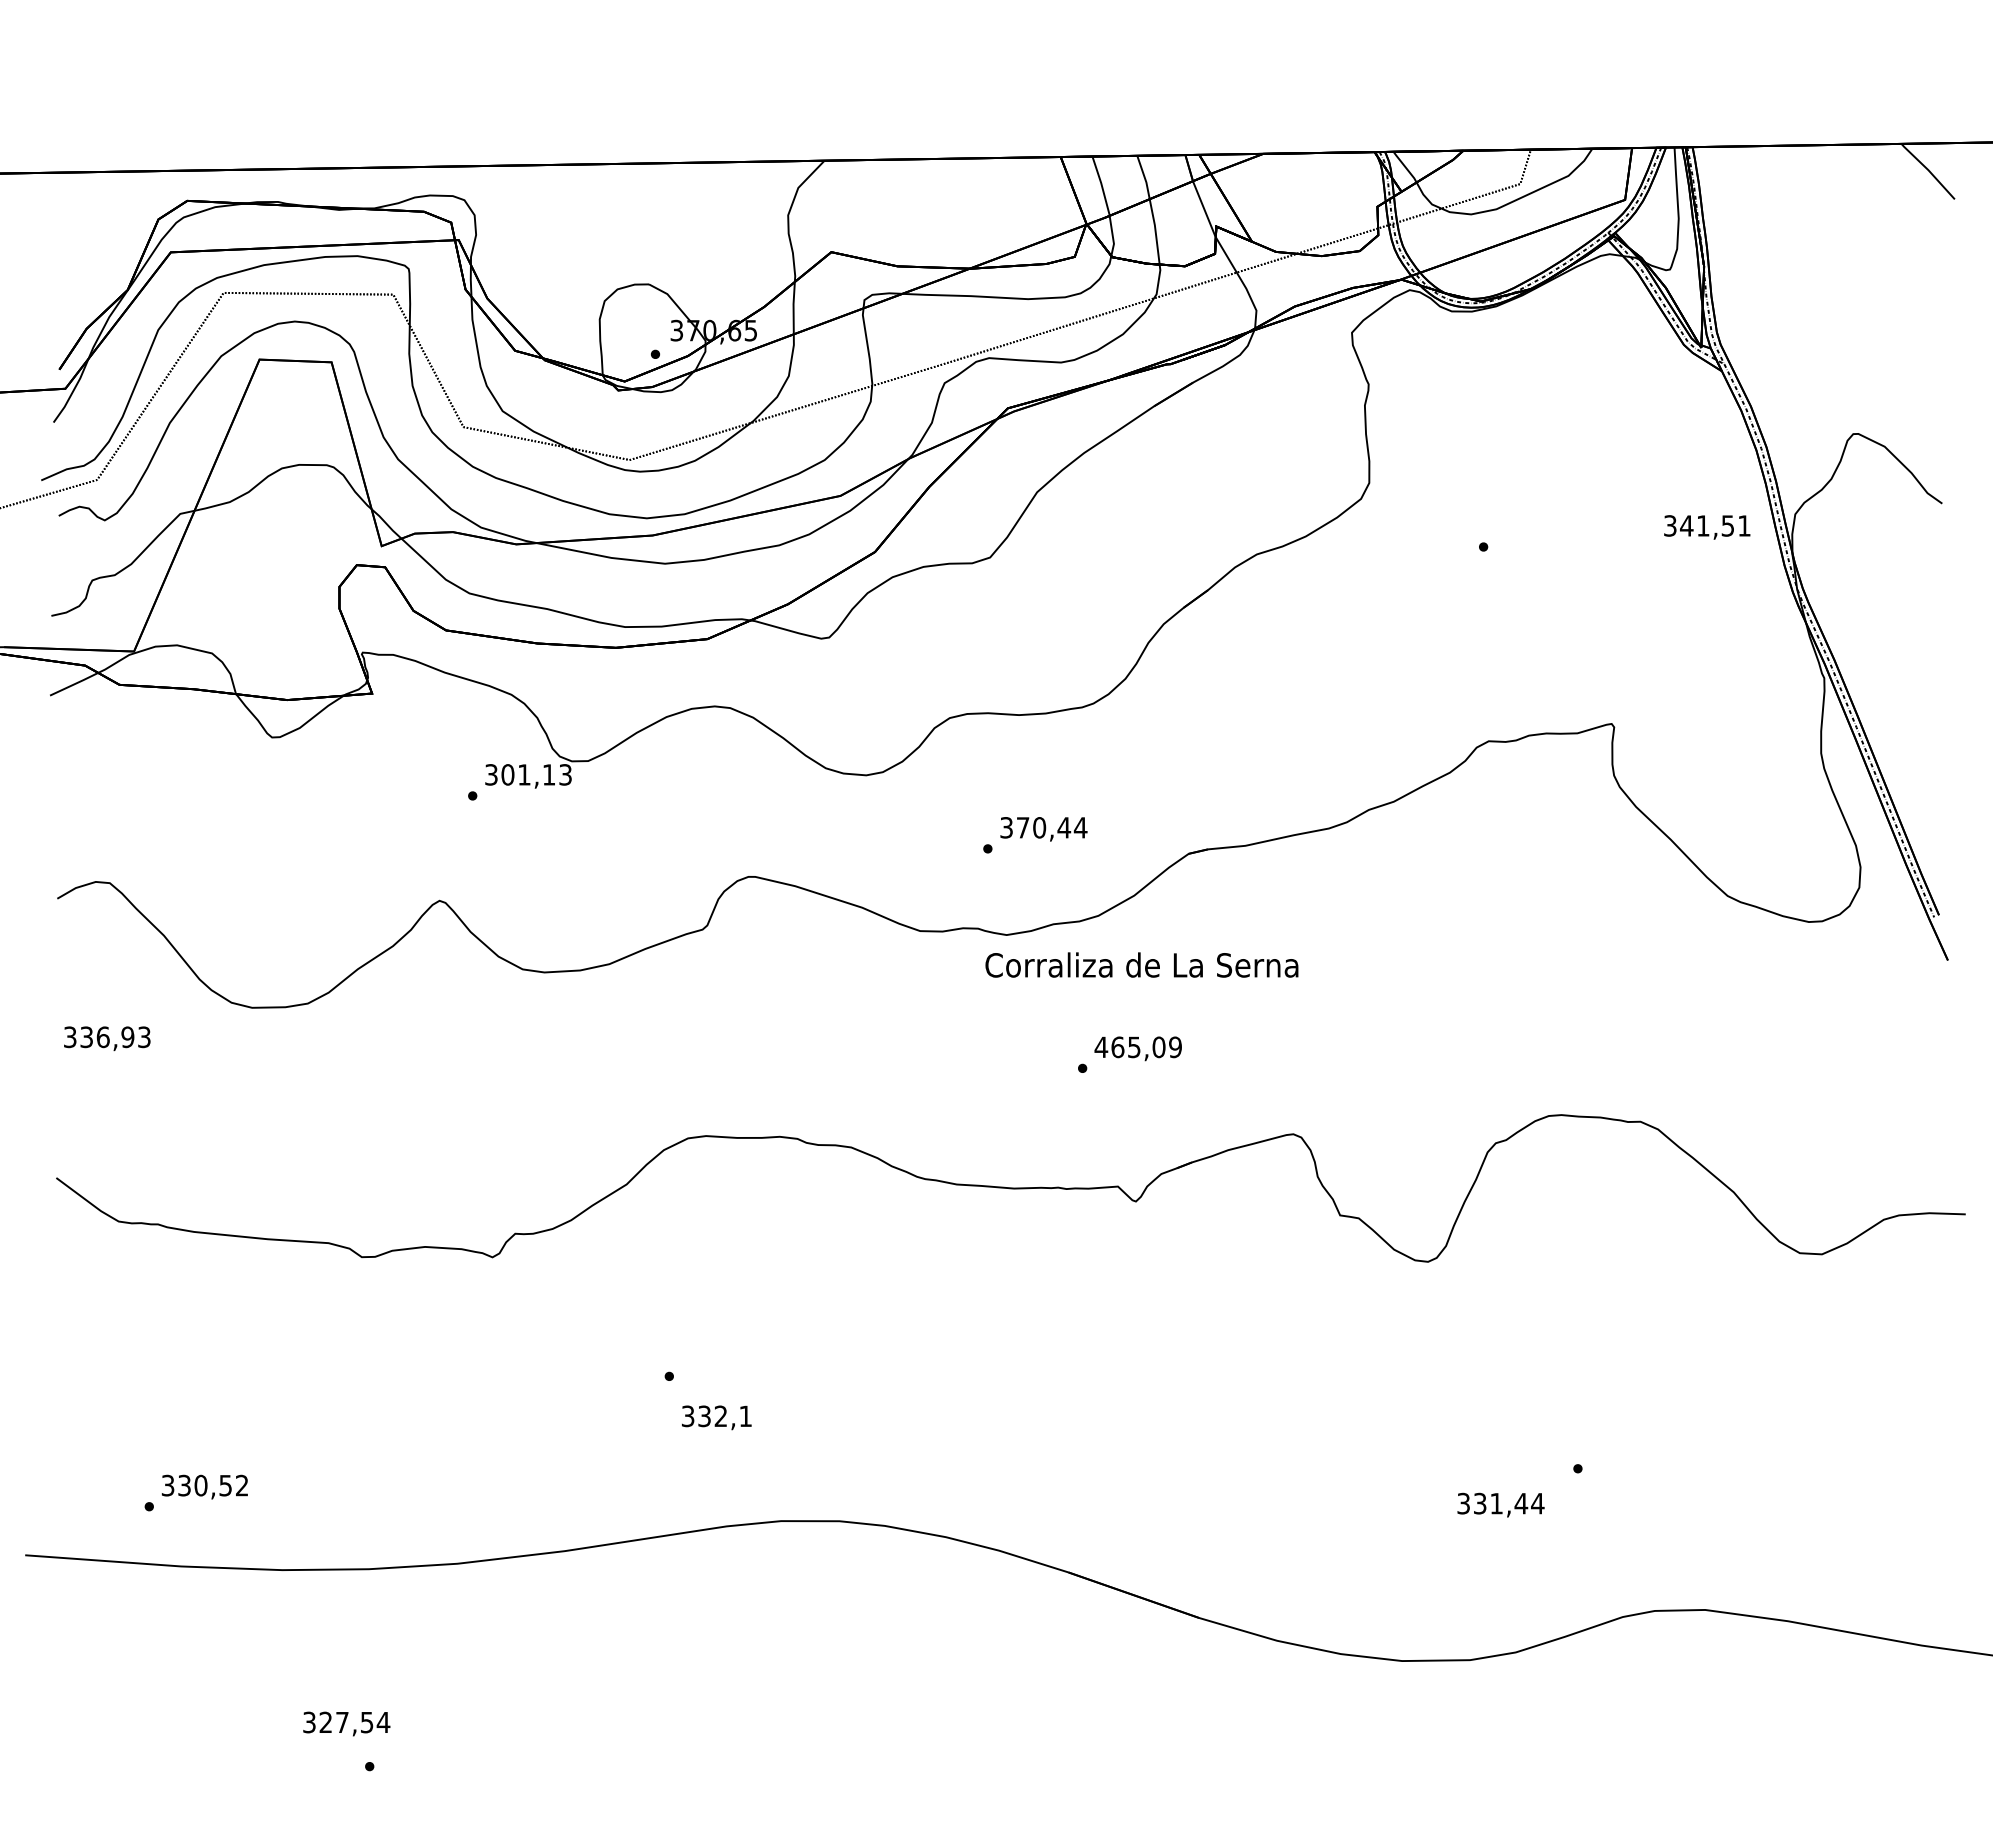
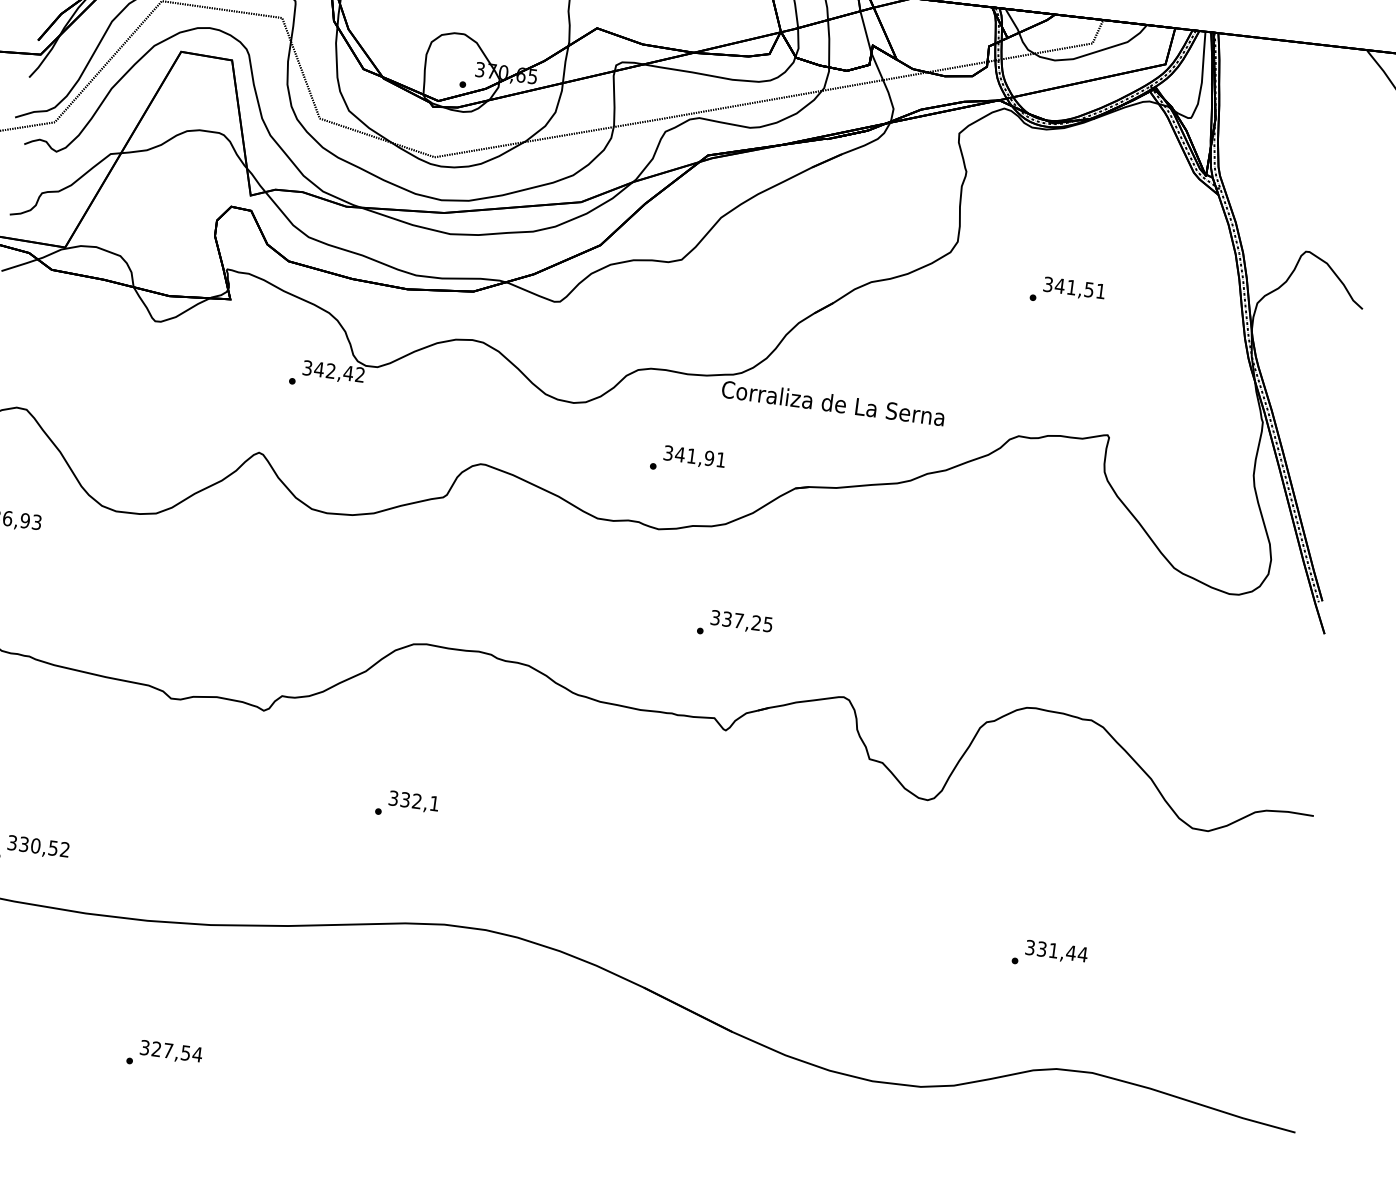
text: (1707, 527) -> (1074, 289), moved
text: (536, 774) -> (339, 371), 301,13 -> 342,42
text: (1051, 827) -> (700, 457), 370,44 -> 341,91
text: (1141, 964) -> (833, 402), moved
text: (1137, 1047) -> (741, 621), 465,09 -> 337,25
text: (716, 1417) -> (413, 801), moved
text: (1500, 1504) -> (1056, 951), moved
text: (346, 1723) -> (171, 1051), moved

